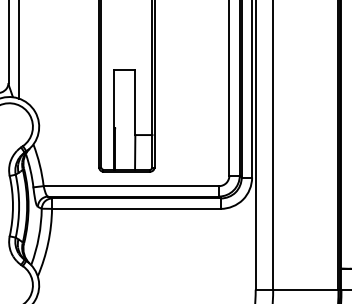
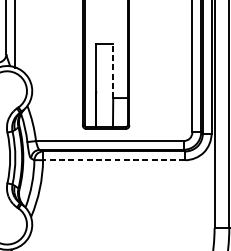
line: (135, 102) -> (113, 70), solid -> dashed
line: (135, 208) -> (113, 159), solid -> dashed

